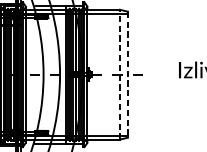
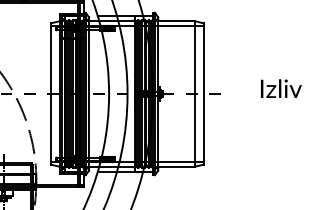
line: (119, 74) -> (194, 93), dashed -> solid
line: (127, 74) -> (203, 93), dashed -> solid

